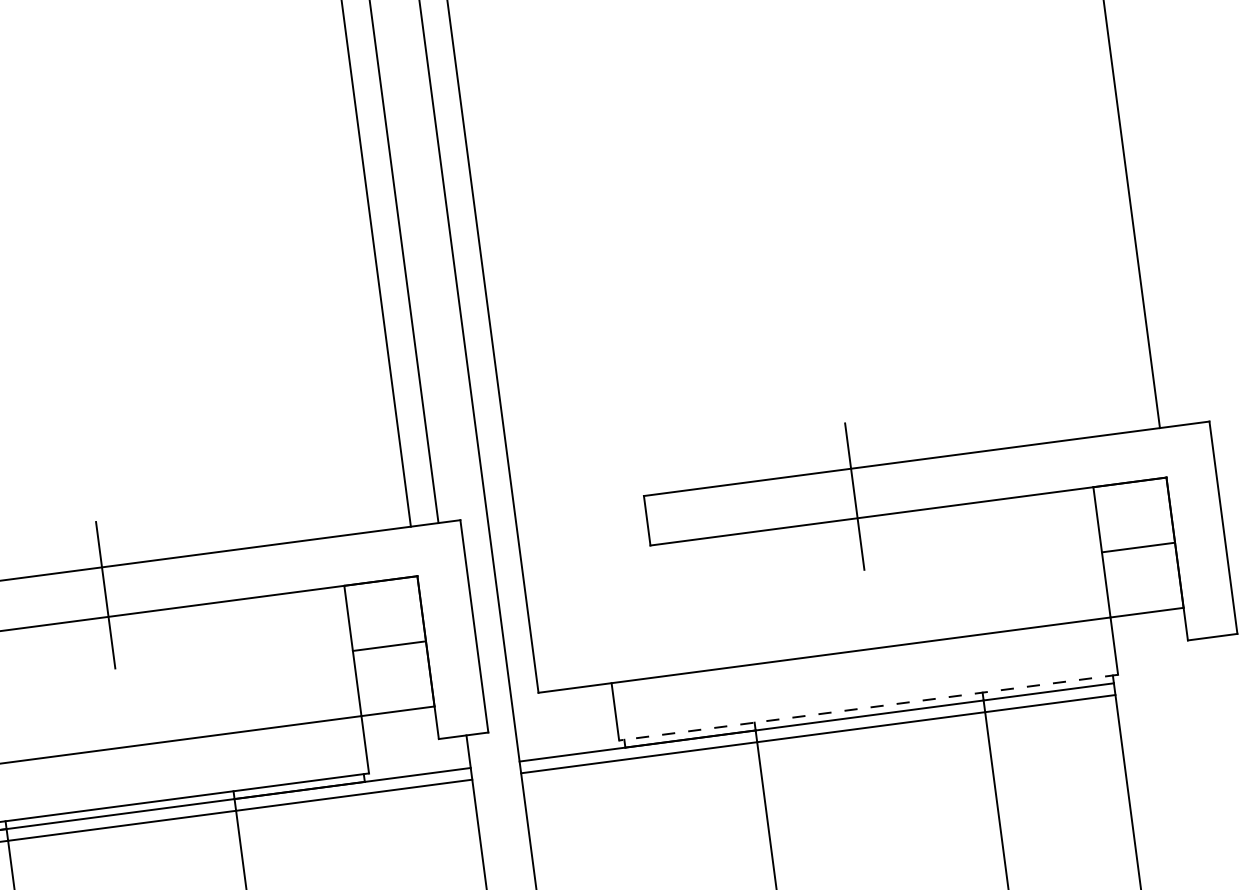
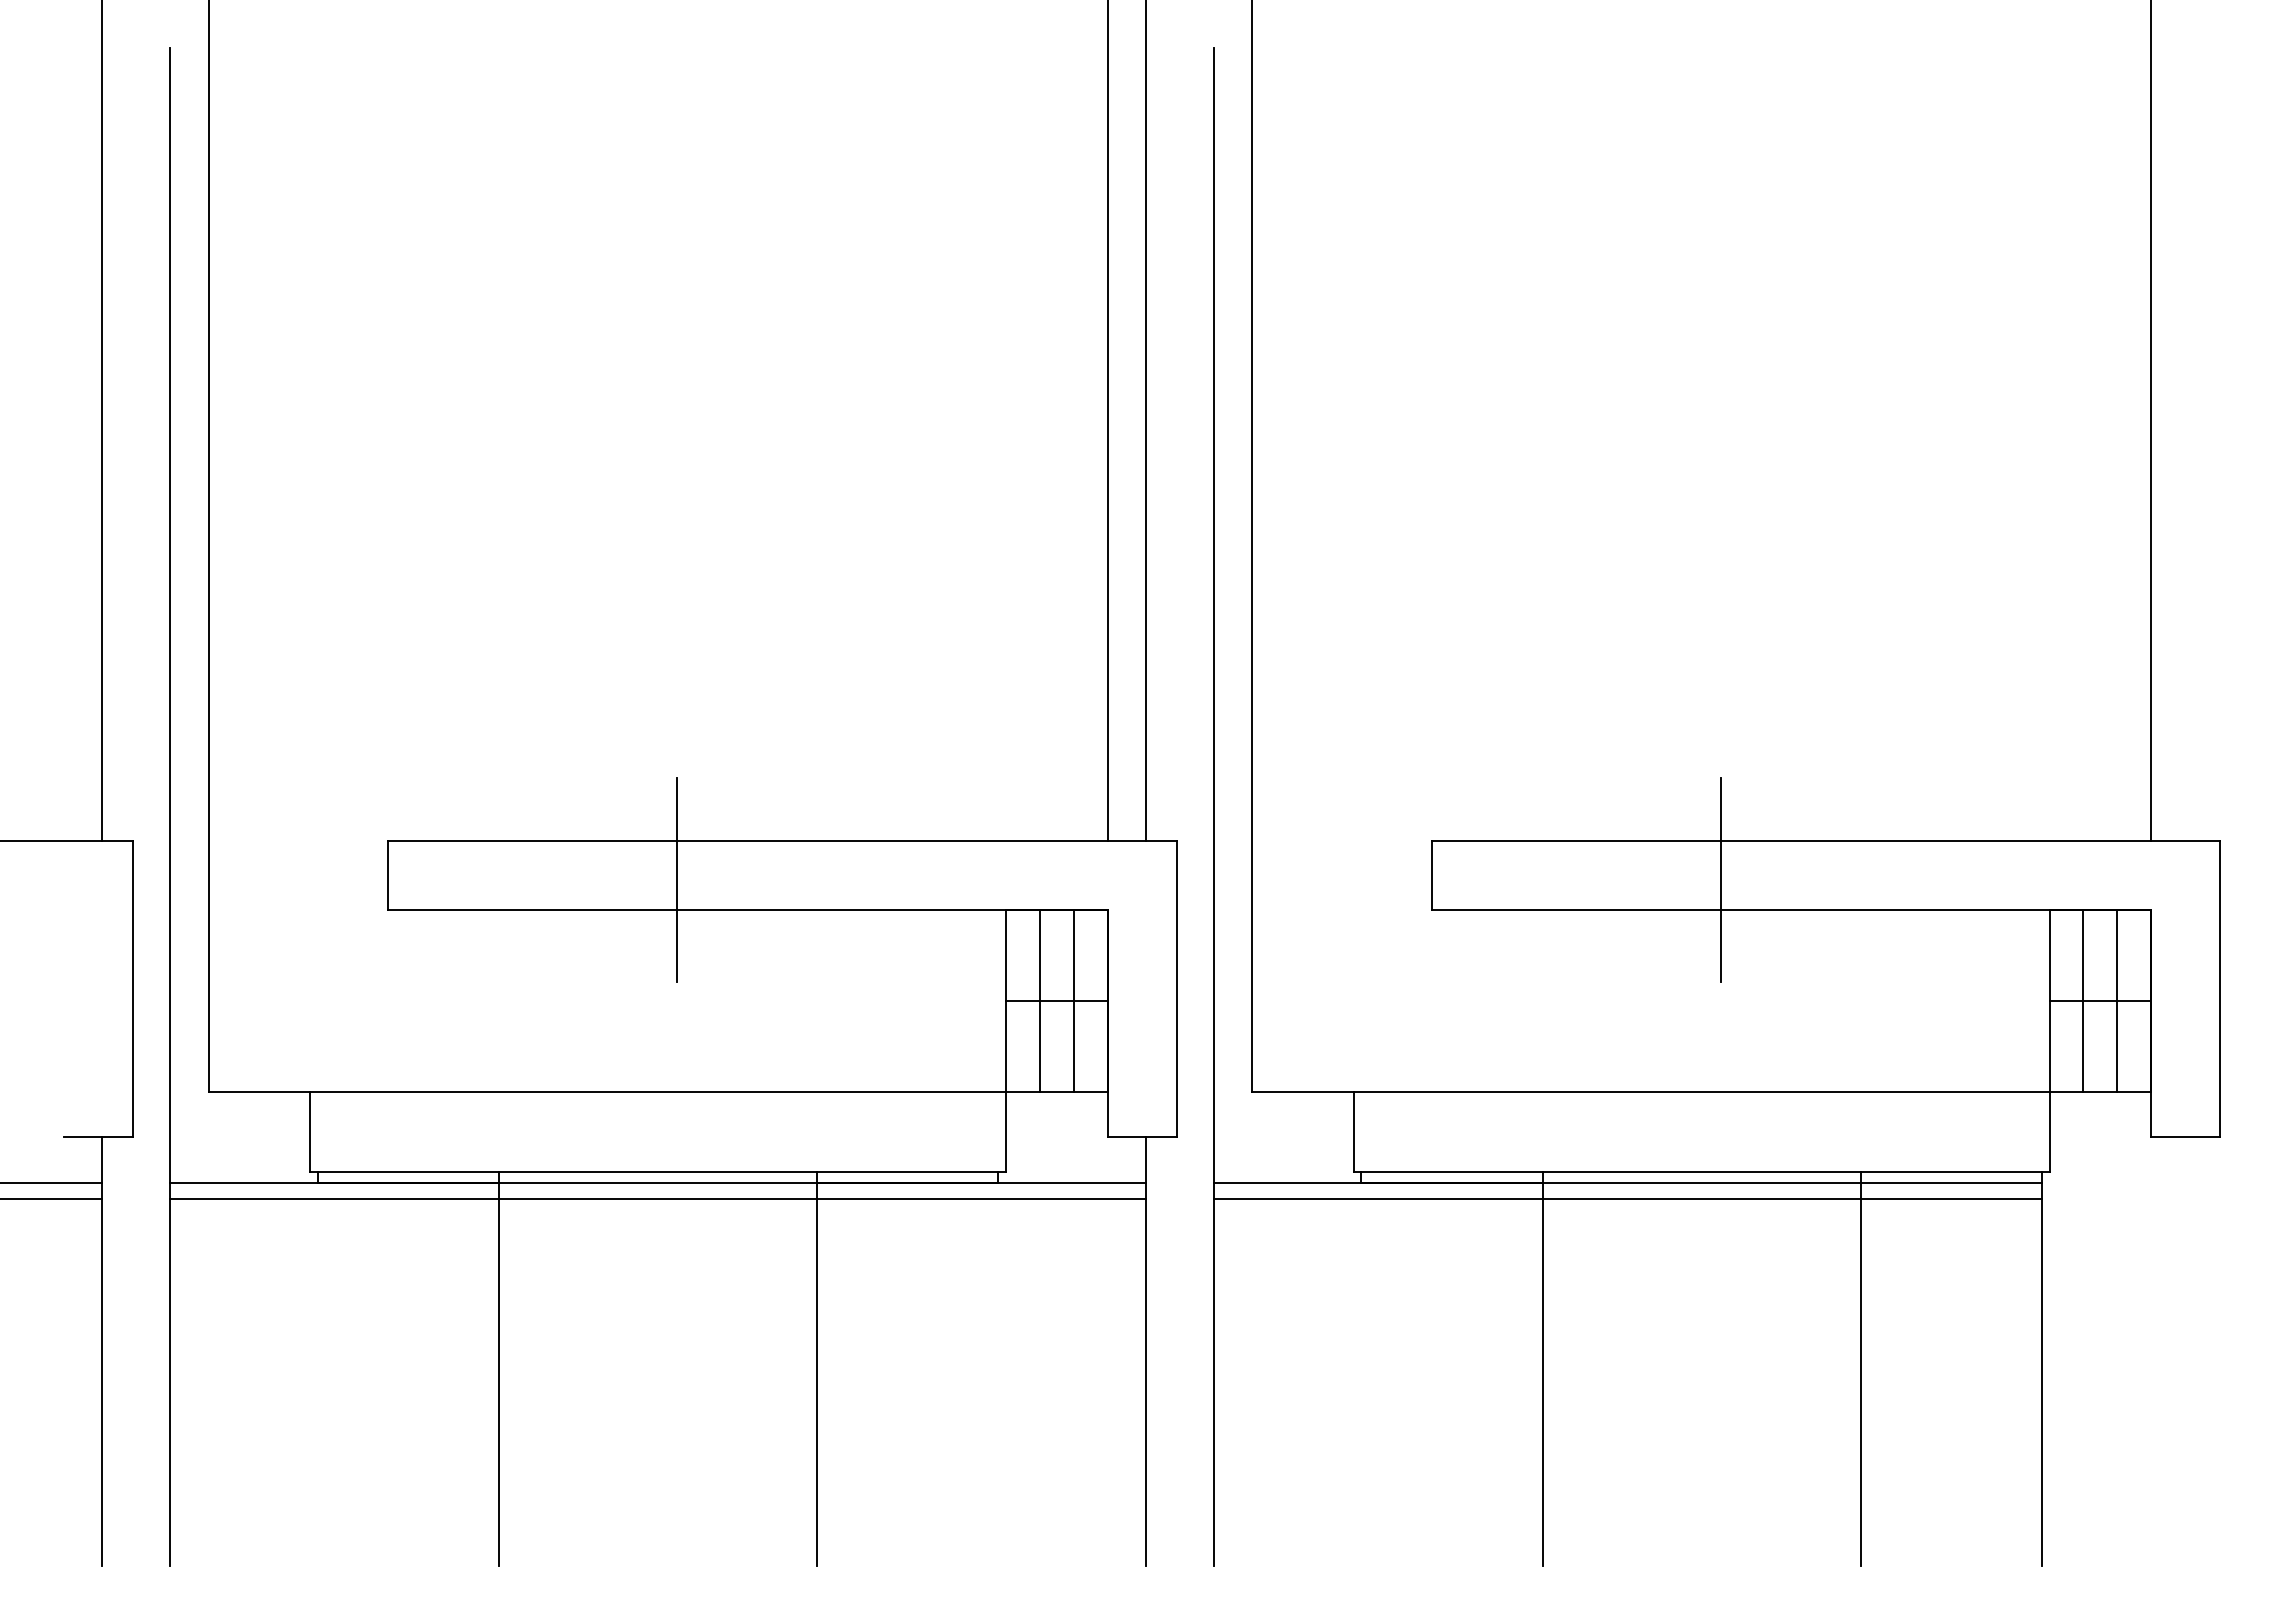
line: (1150, 546) -> (2117, 1001), added
line: (1126, 549) -> (2083, 1001), added
line: (401, 644) -> (1073, 1001), added
line: (377, 647) -> (1039, 1001), added
line: (868, 707) -> (1701, 1171), dashed -> solid

